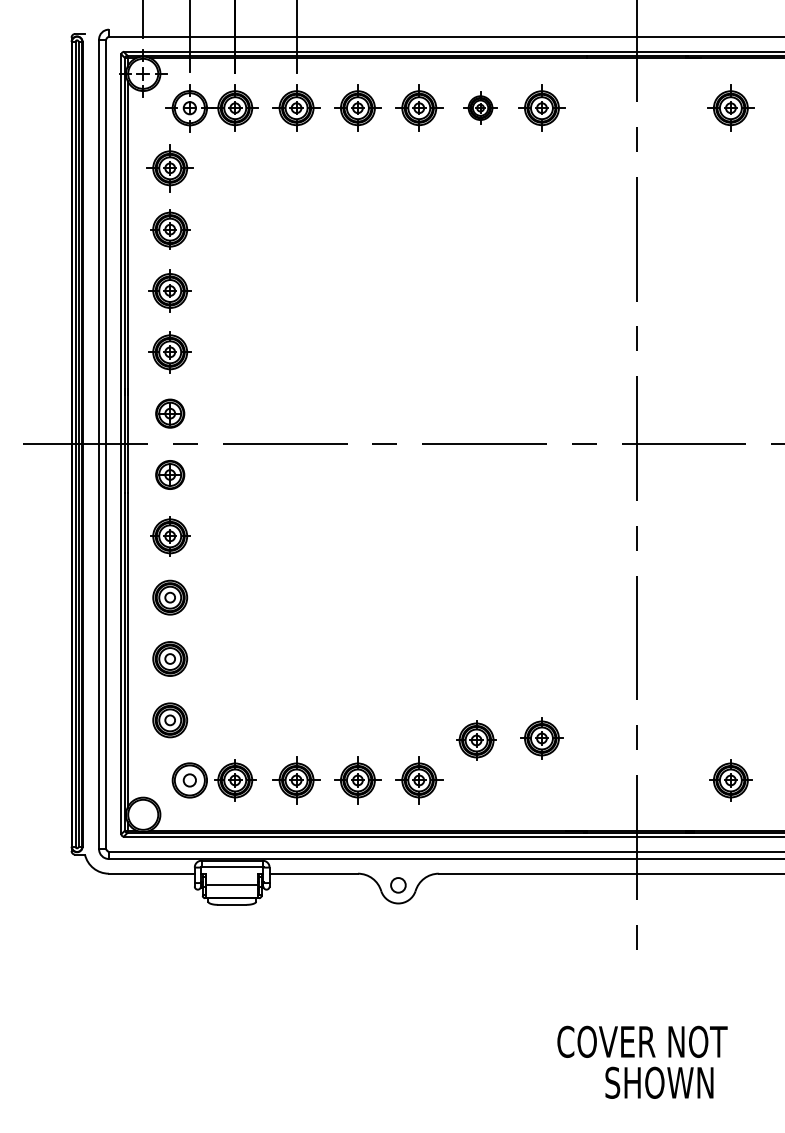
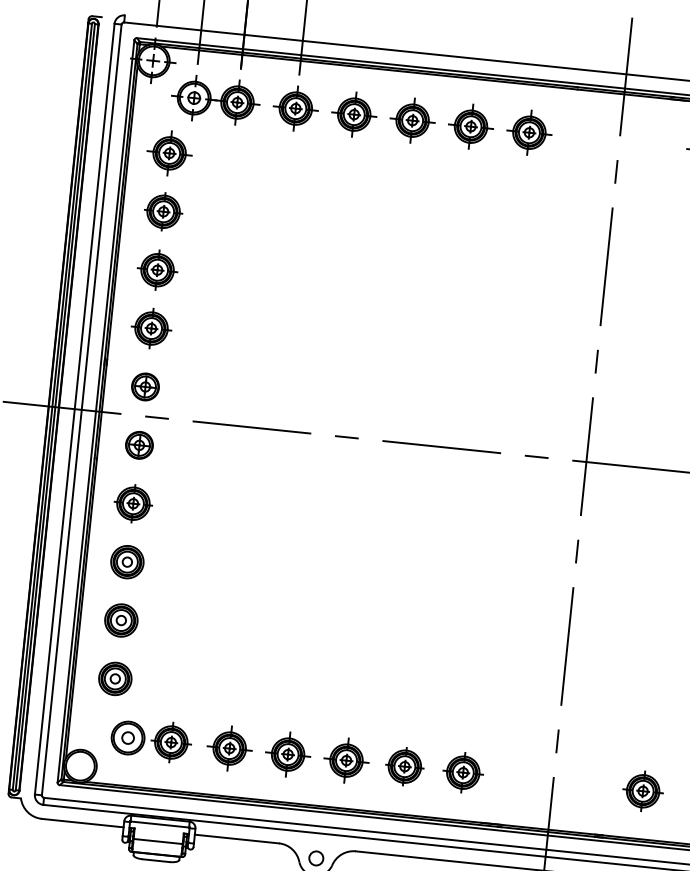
part: (480, 107) -> (470, 126), size x1.43
part: (541, 738) -> (462, 772), moved
part: (476, 740) -> (404, 766), moved

